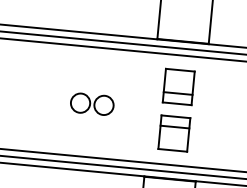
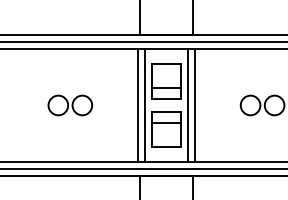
part: (92, 104) -> (70, 105), moved
line: (148, 107) -> (137, 105), added
line: (155, 108) -> (144, 105), added
line: (198, 112) -> (188, 105), added
line: (204, 112) -> (195, 105), added

